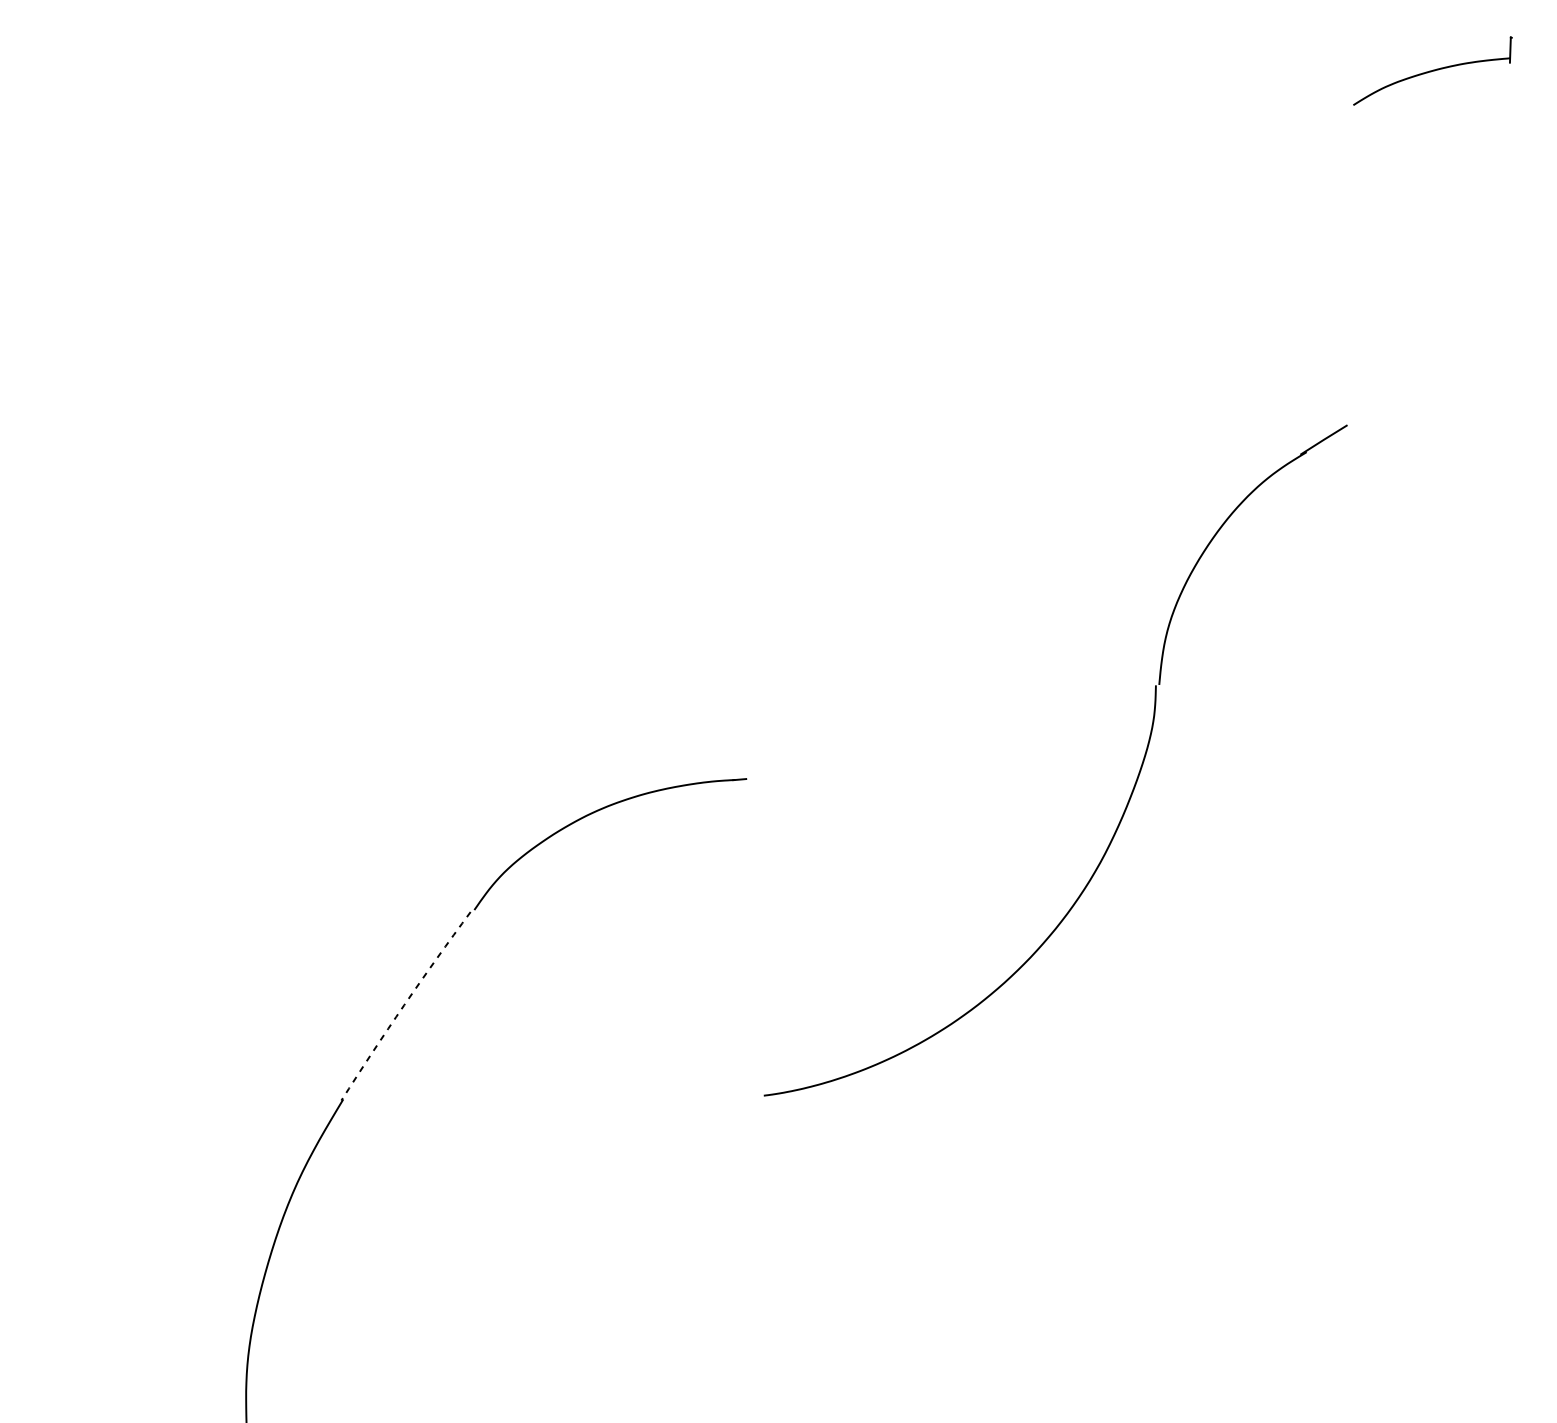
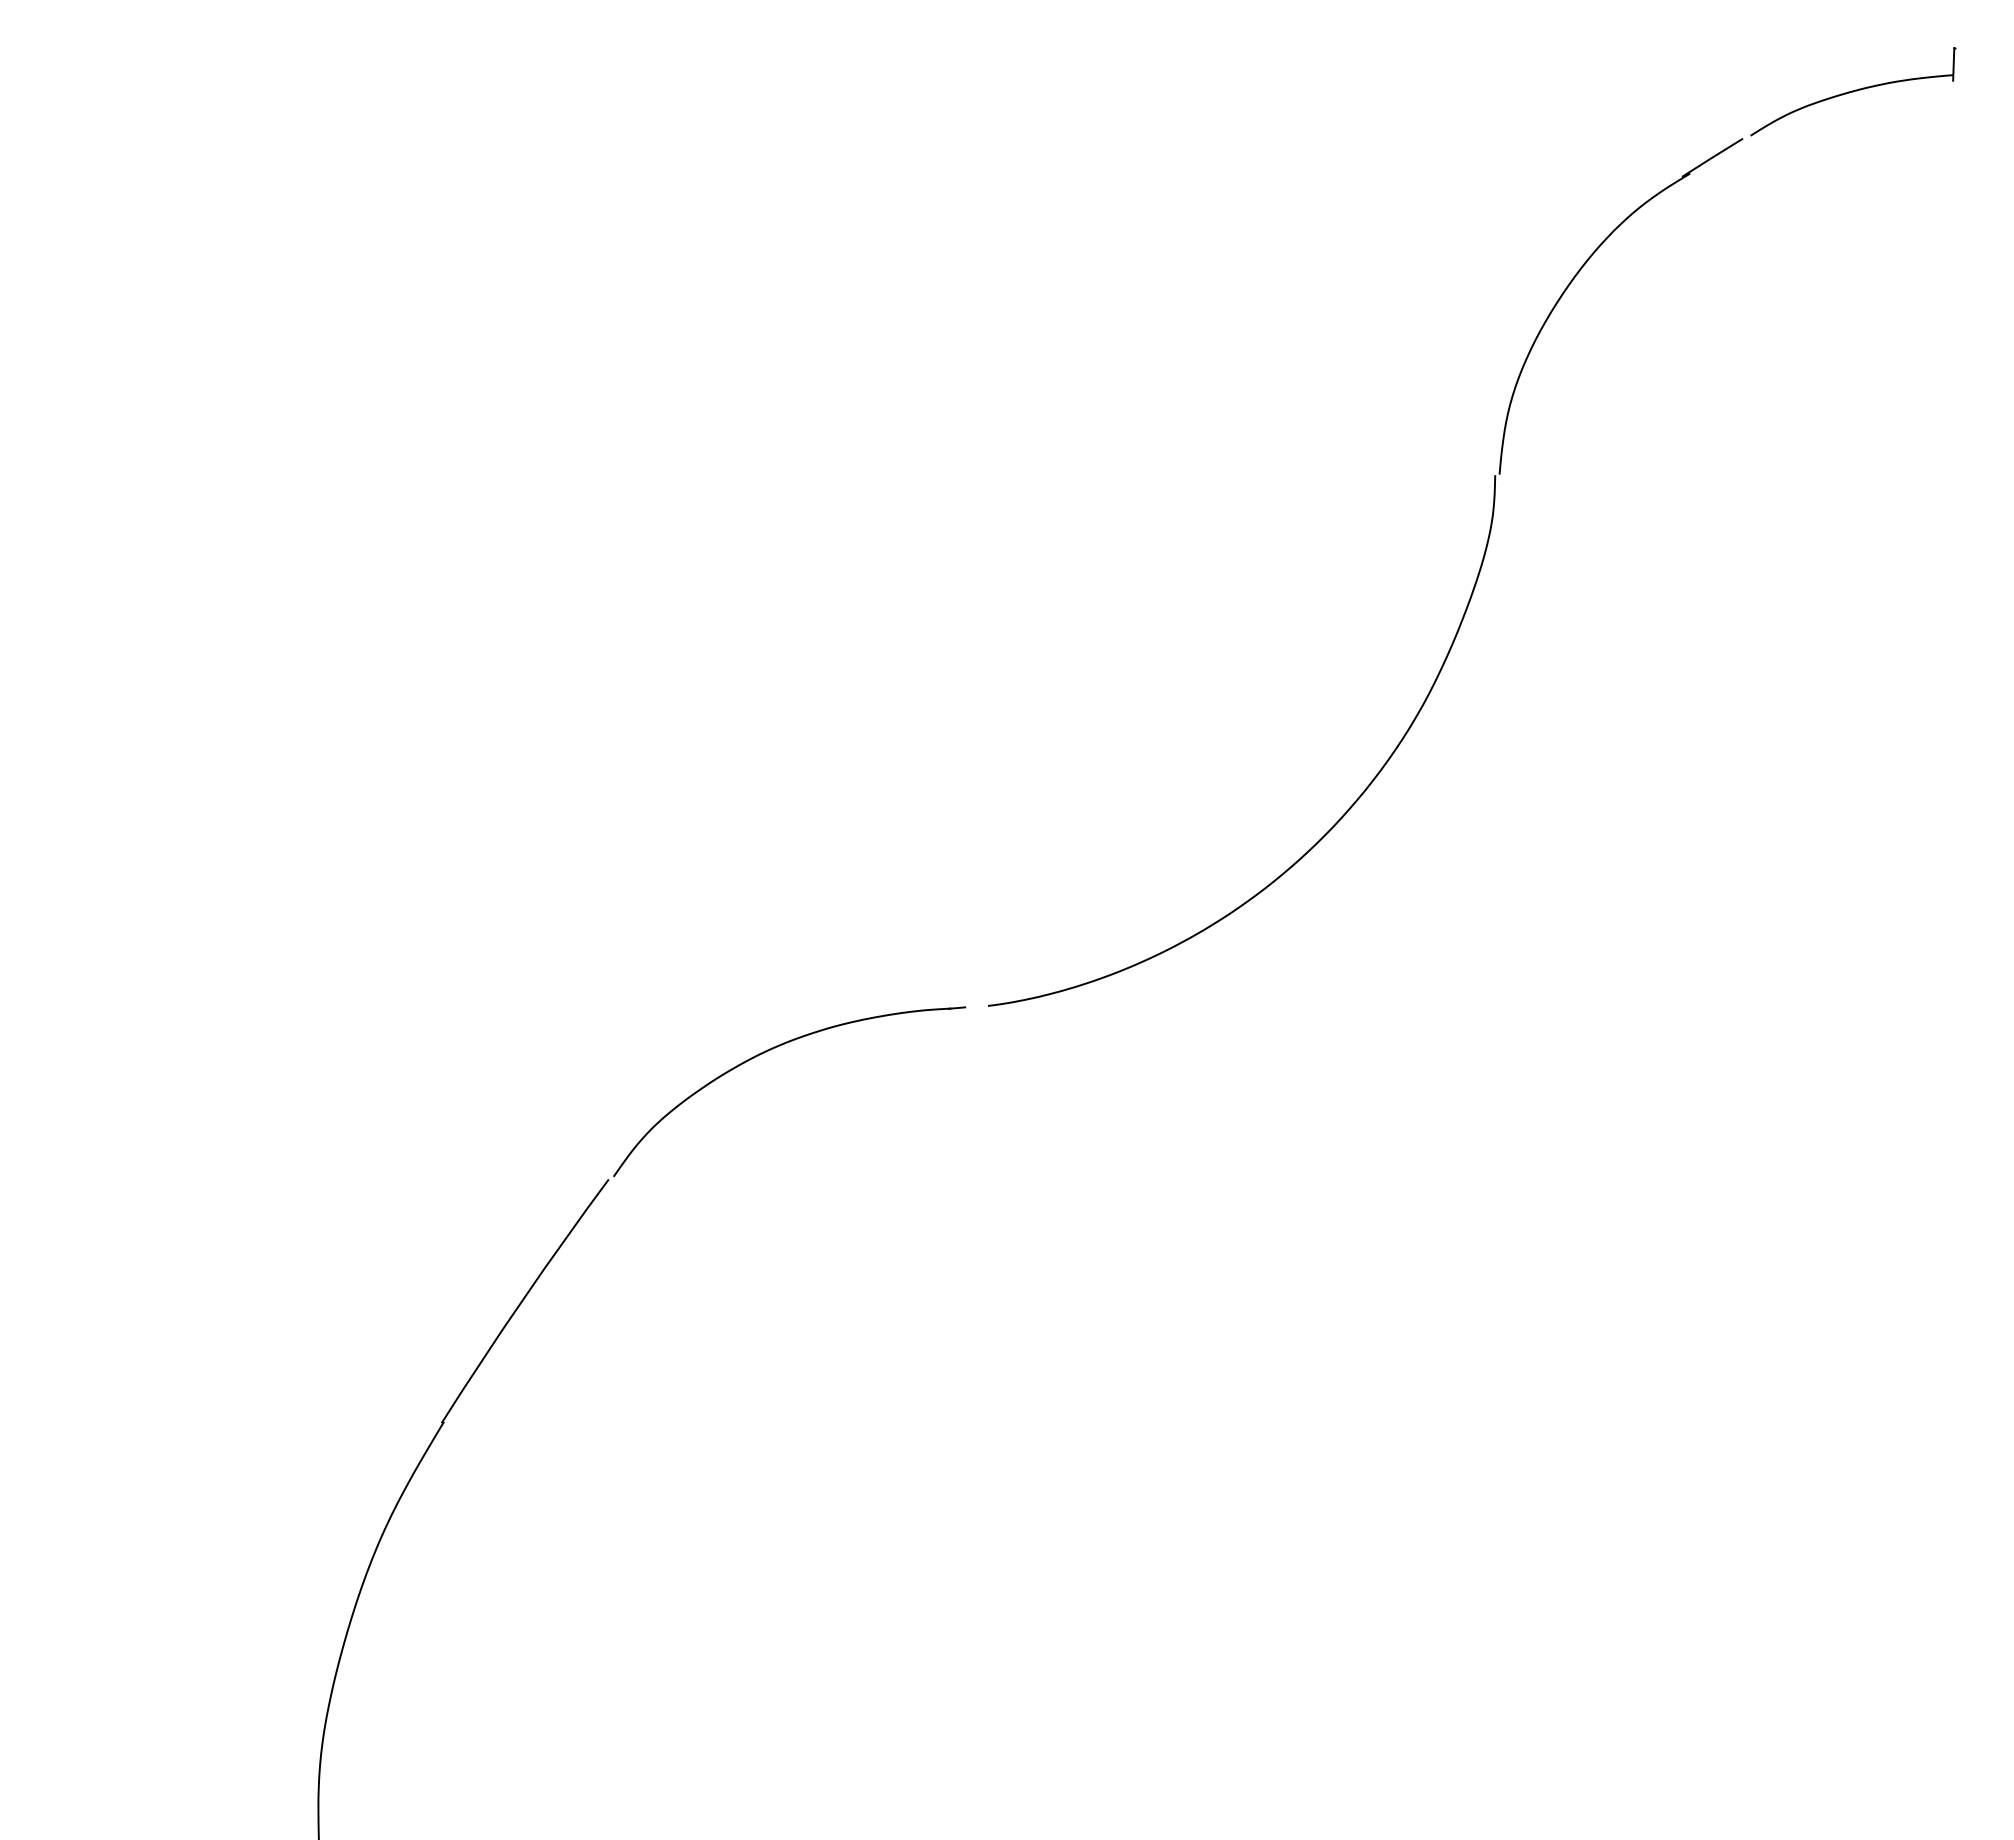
part: (1131, 792) -> (1463, 613), moved
arc: (403, 1004) -> (522, 1299), dashed -> solid

